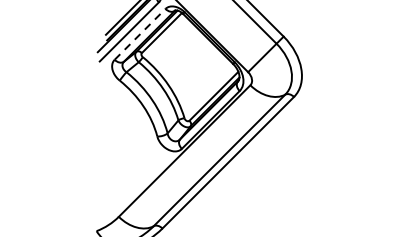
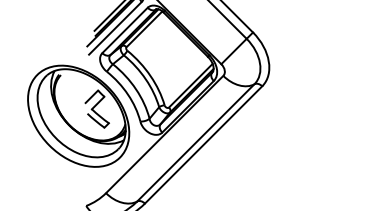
line: (140, 34) -> (125, 30), dashed -> solid
part: (87, 129) -> (78, 115), added

